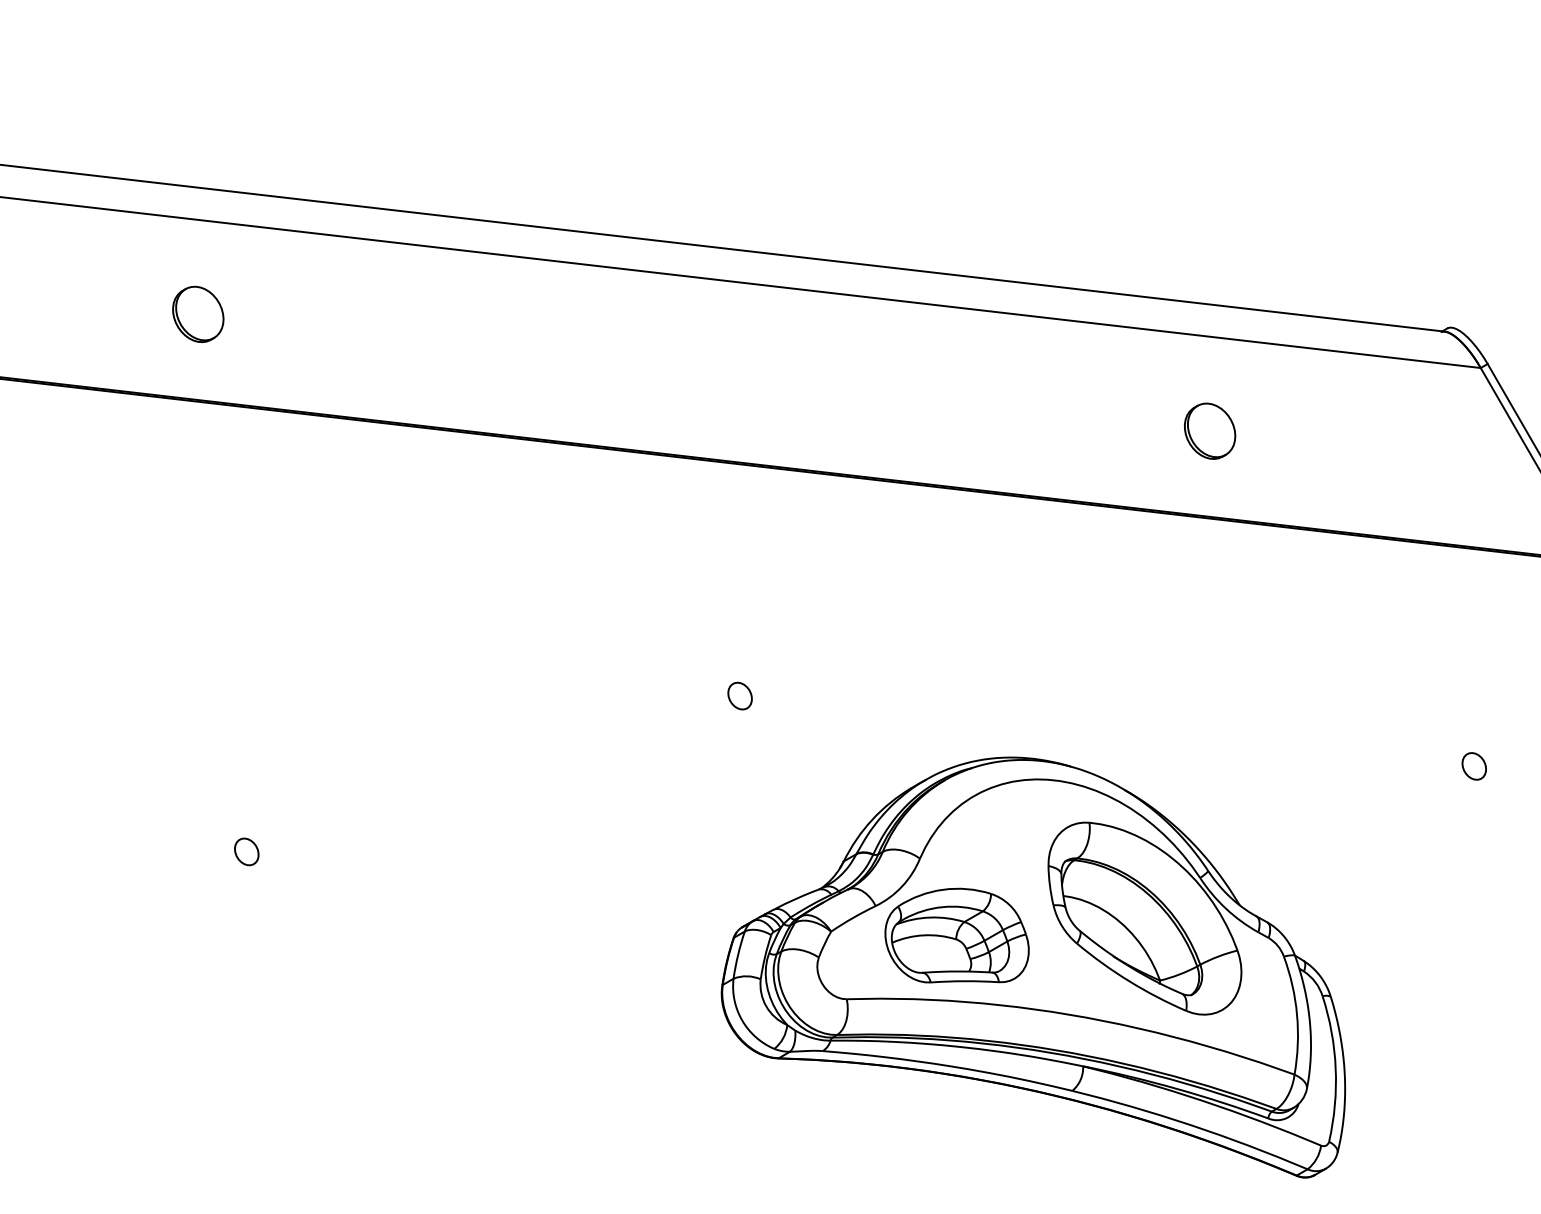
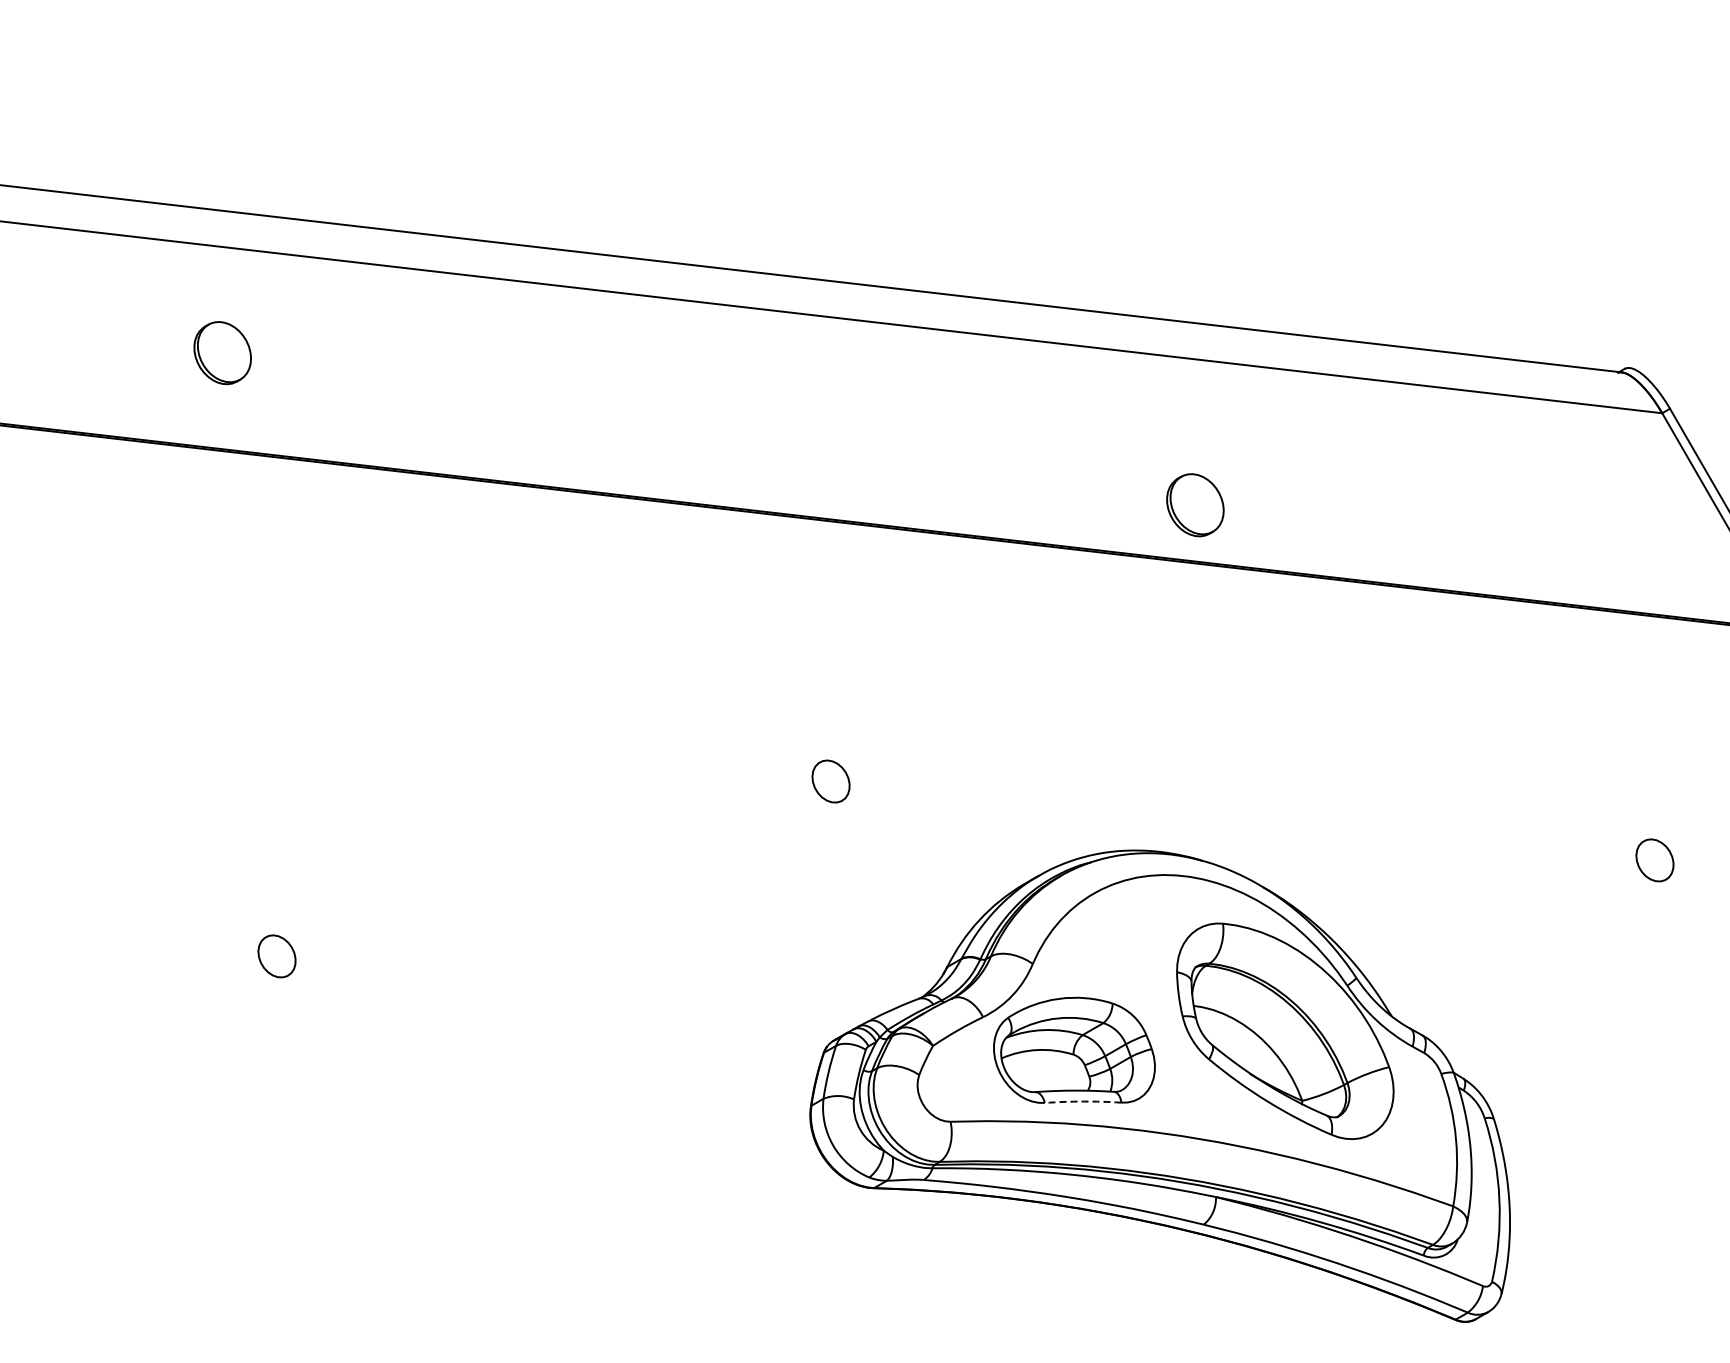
part: (1210, 431) -> (1195, 505), moved
part: (739, 696) -> (830, 781), size x1.4
part: (1473, 766) -> (1654, 860), size x1.4
part: (247, 851) -> (277, 956), size x1.4
arc: (965, 981) -> (1083, 1101), solid -> dashed

